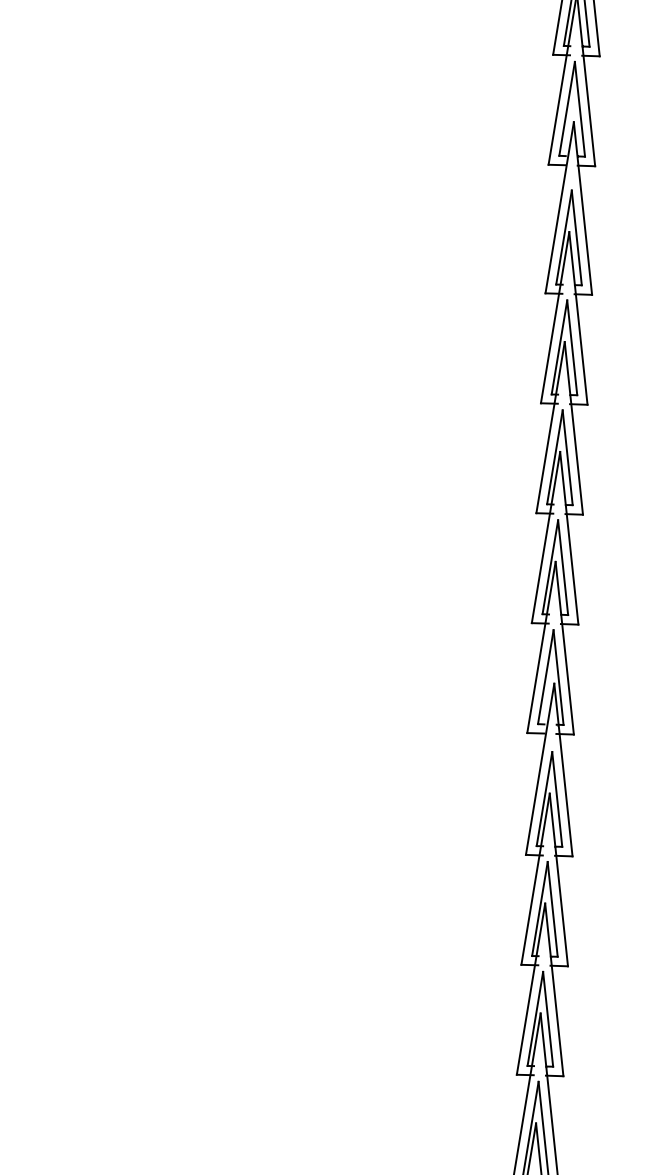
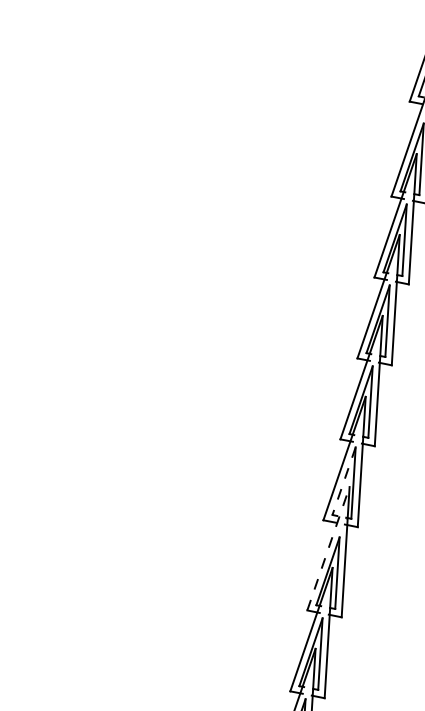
line: (545, 677) -> (343, 481), solid -> dashed
line: (540, 769) -> (328, 548), solid -> dashed

